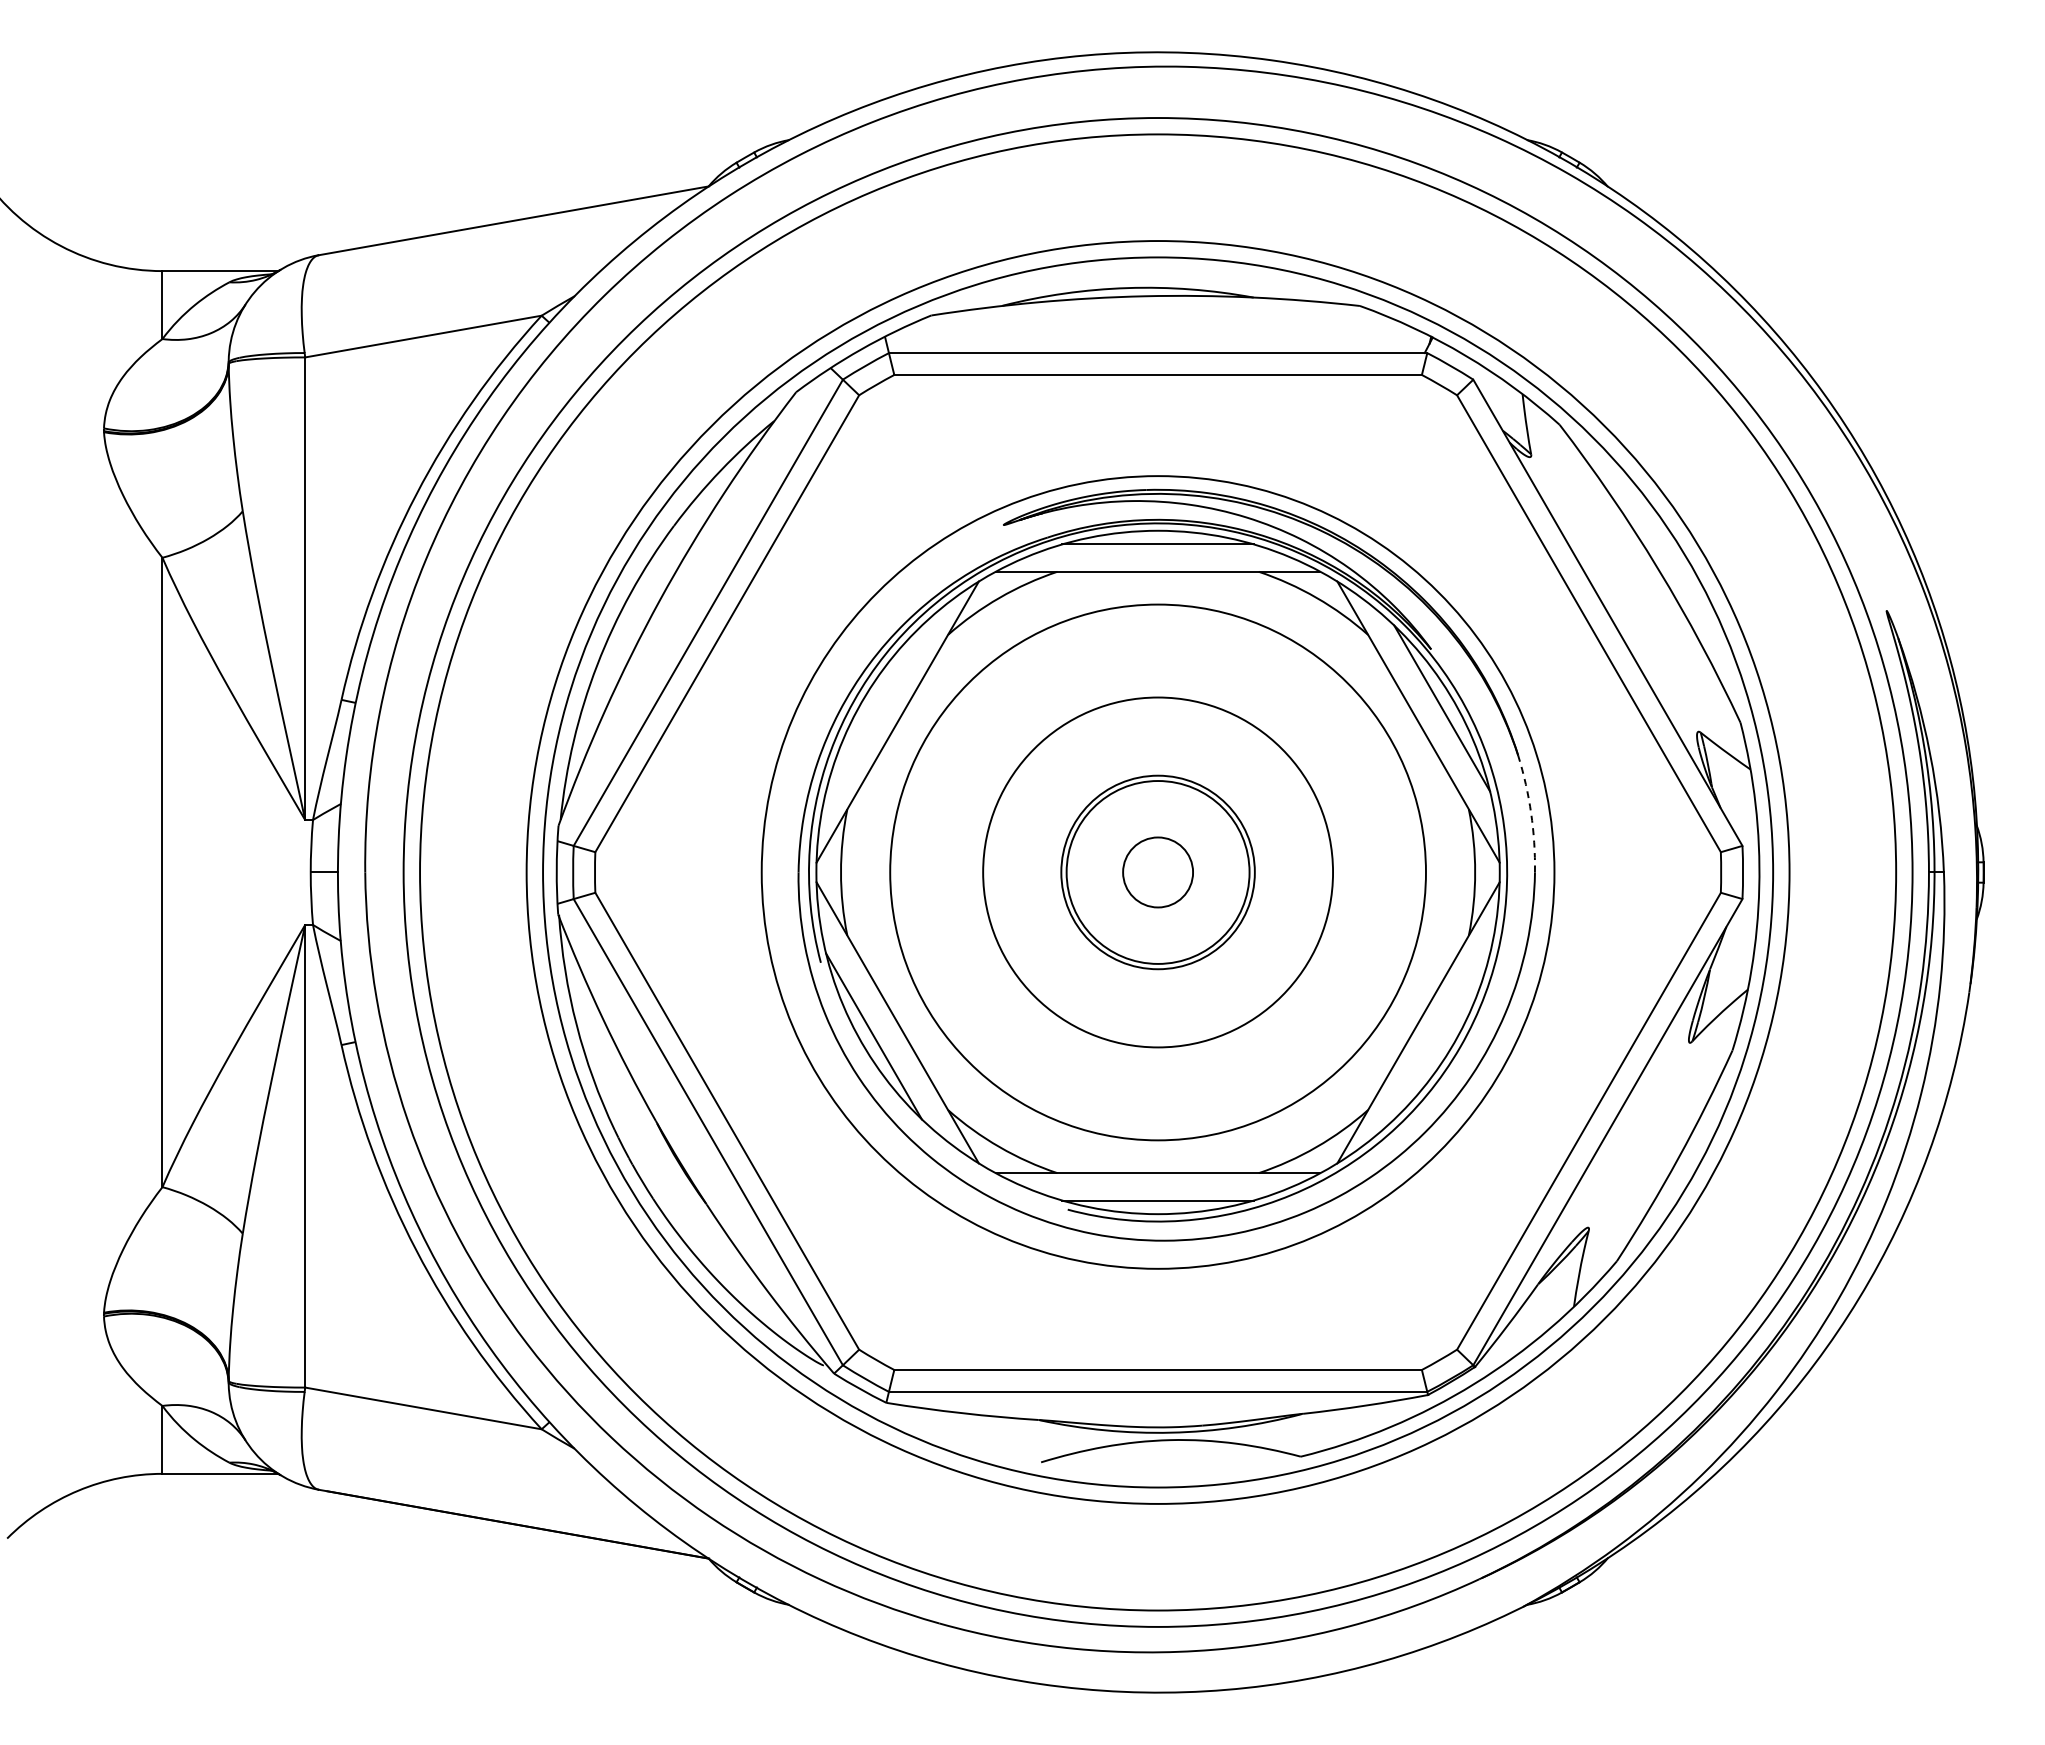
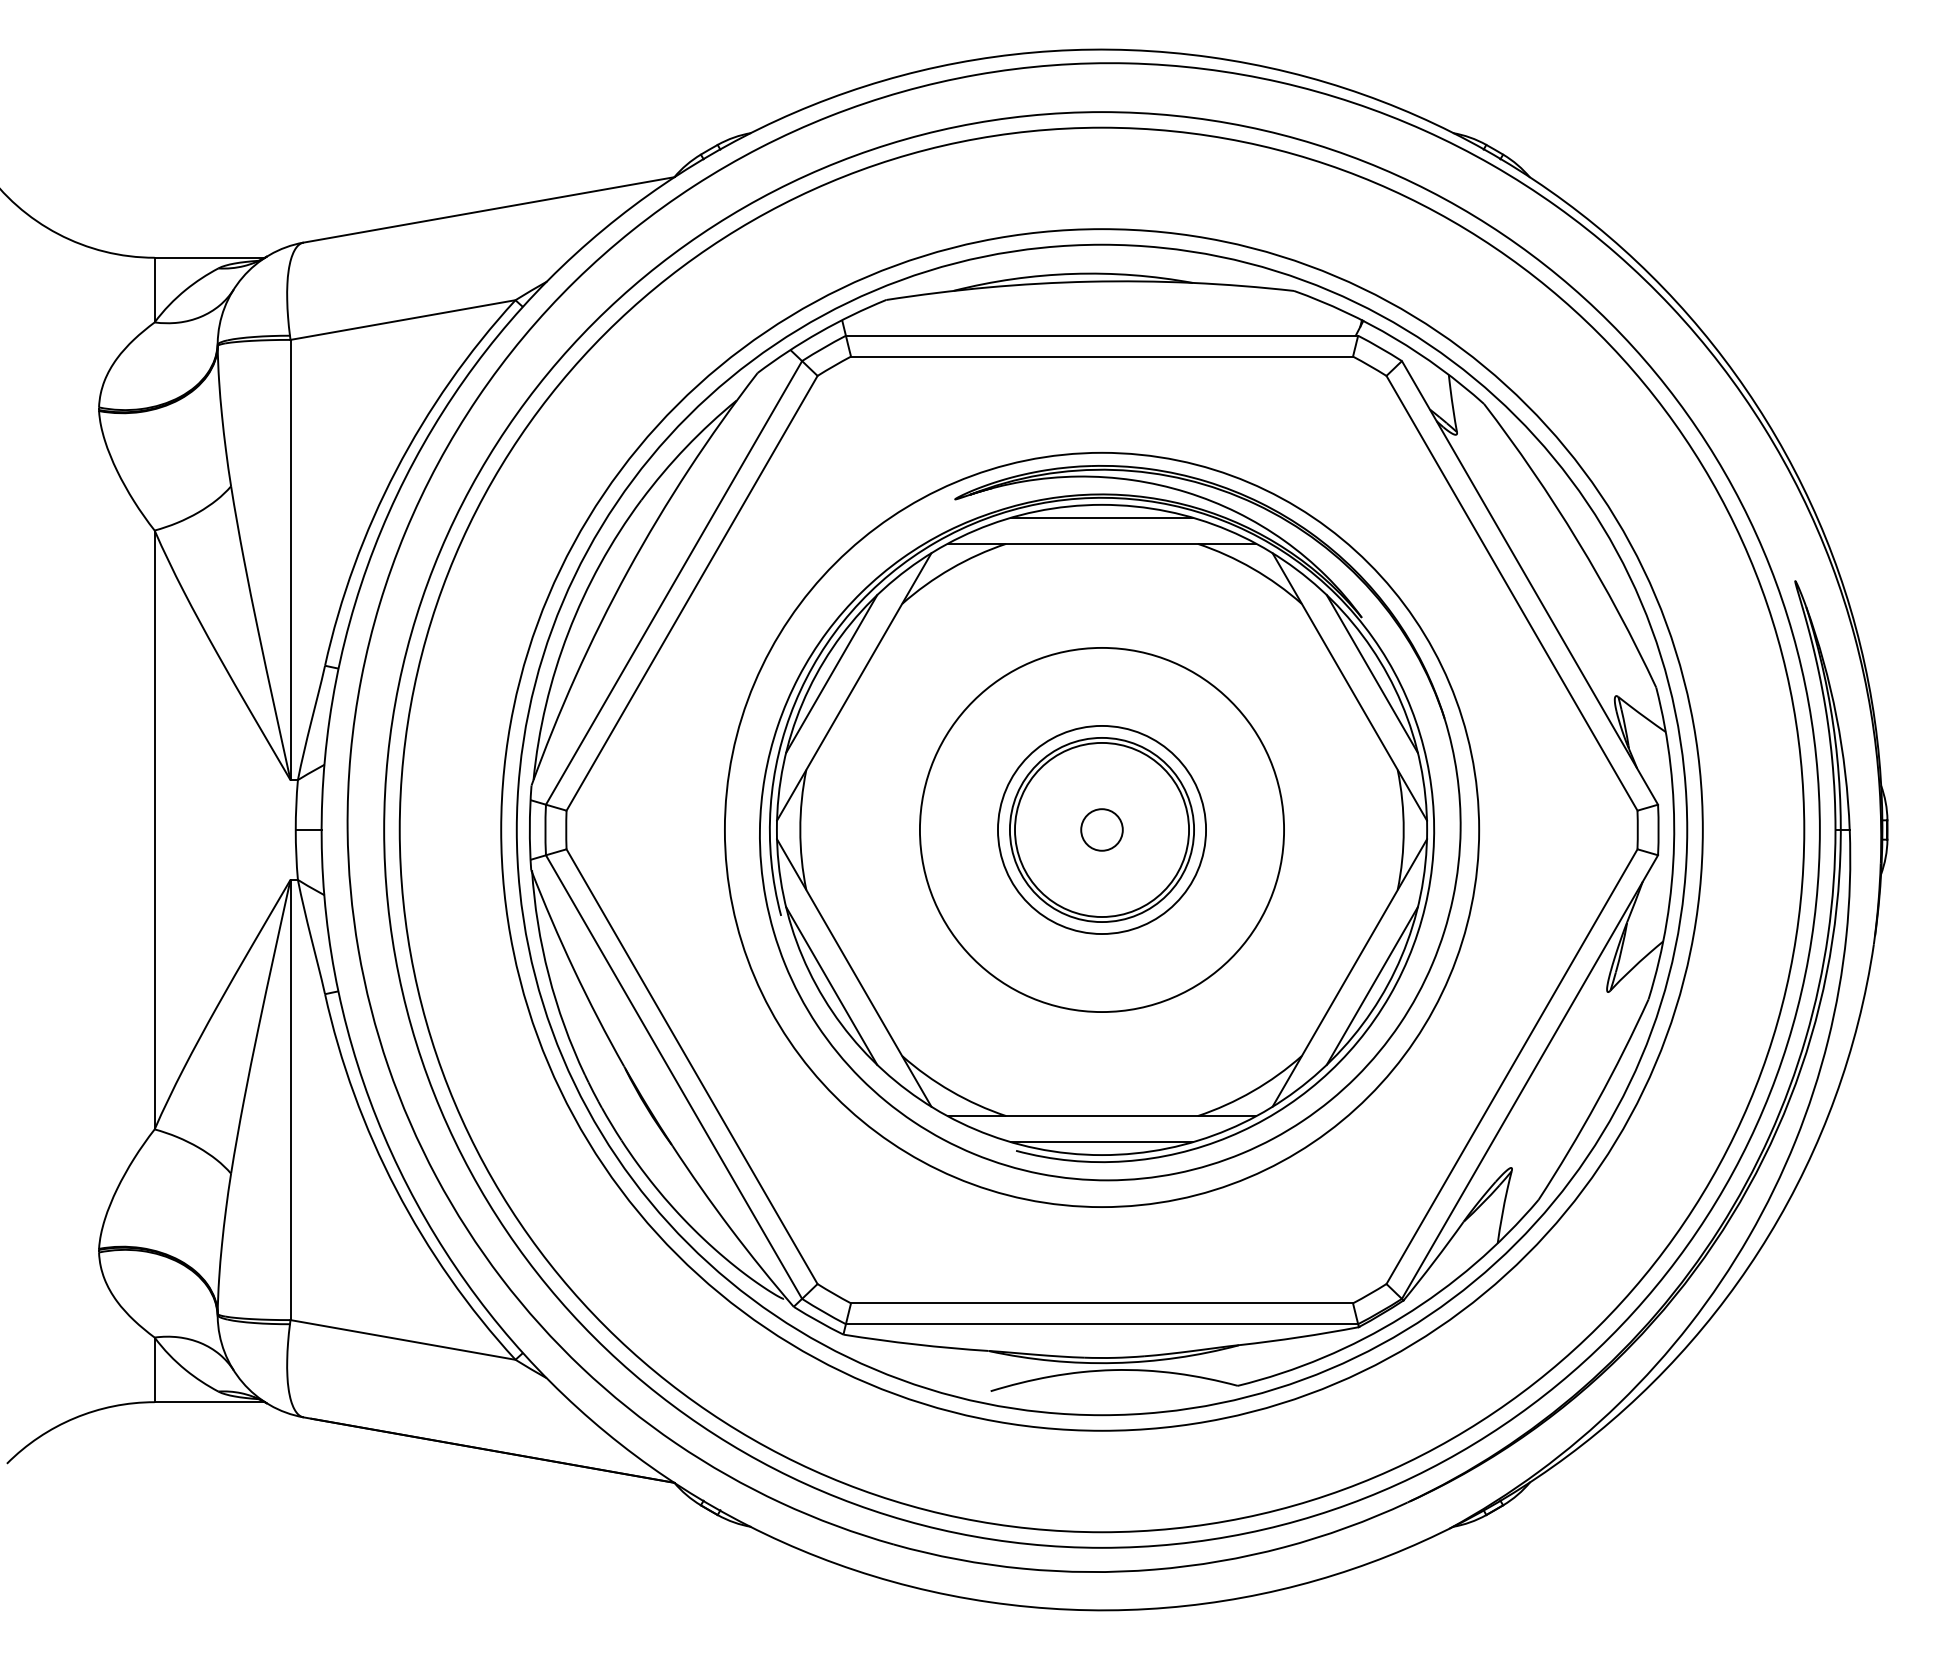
line: (873, 708) -> (831, 673), added
arc: (1531, 813) -> (1457, 773), dashed -> solid
circle: (1157, 872) -> (1101, 830), size x0.62
circle: (1157, 872) -> (1101, 830), size x0.62
circle: (1157, 872) -> (1101, 830), size x0.71
line: (1442, 1036) -> (1372, 986), added

